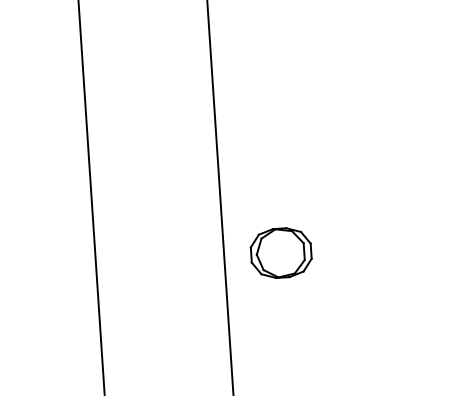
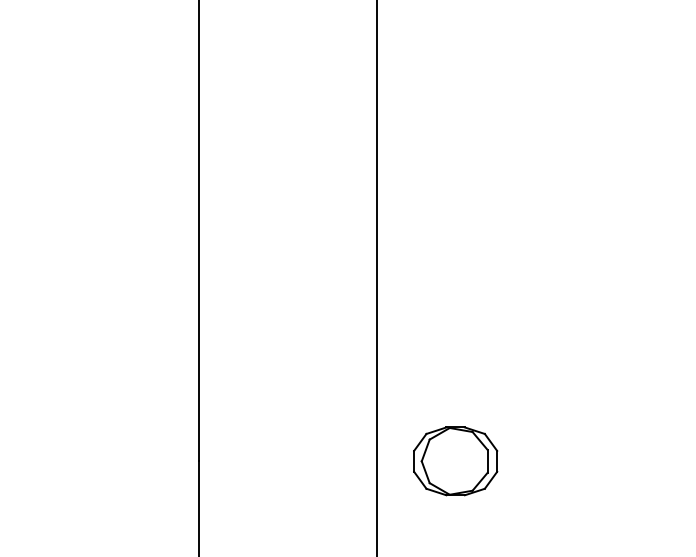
part: (281, 253) -> (455, 461), moved

